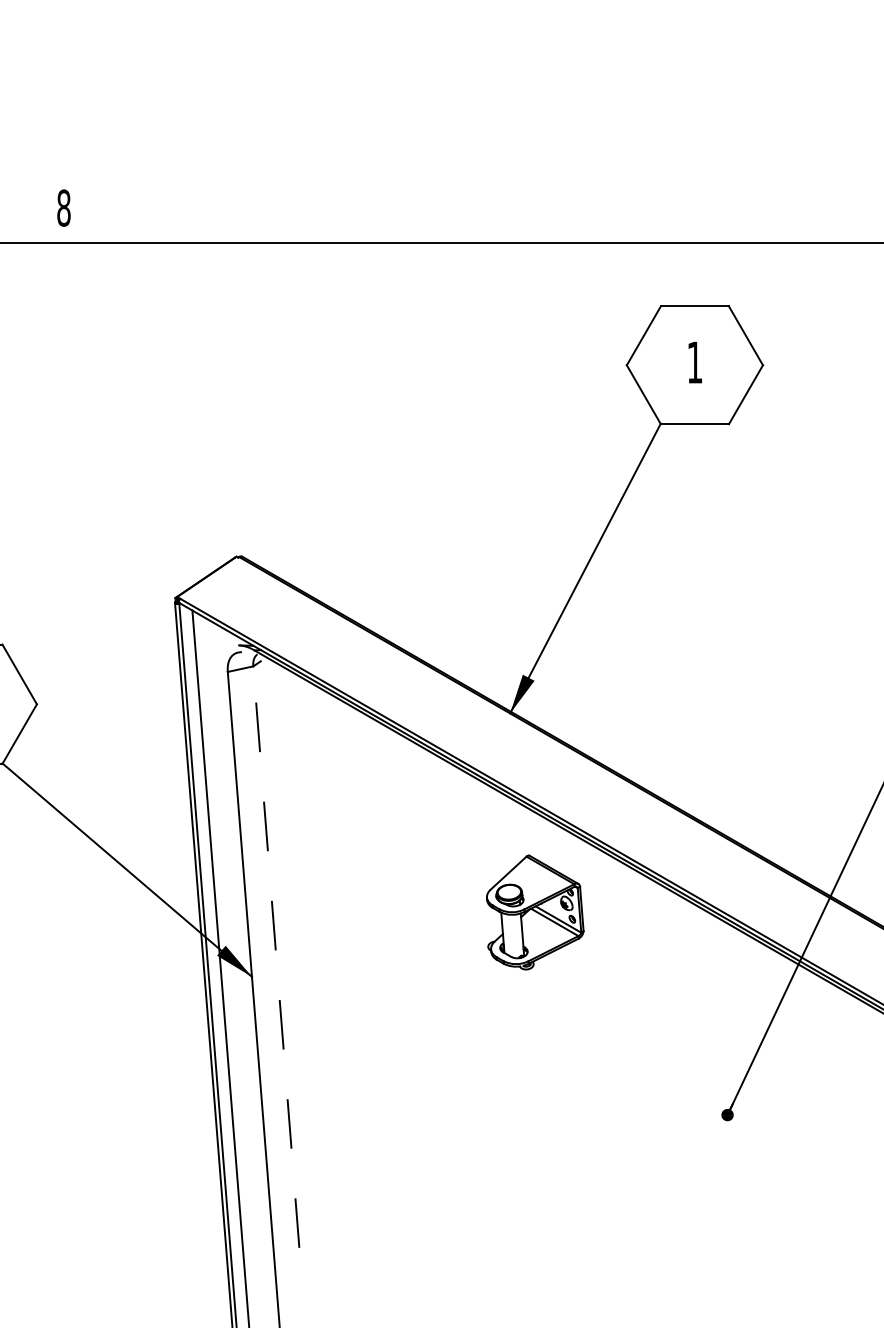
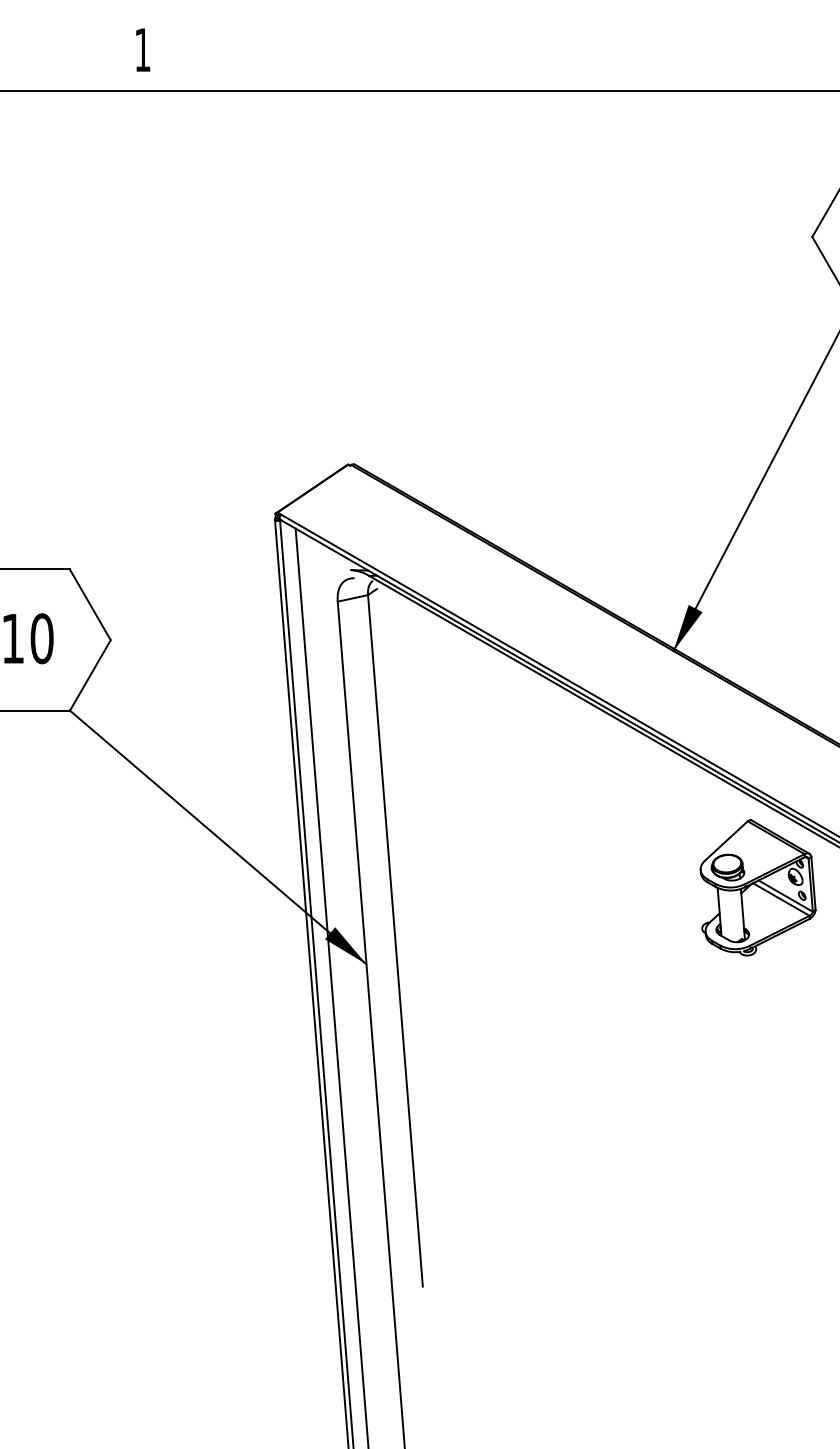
text: (63, 207) -> (142, 49), 8 -> 1
part: (535, 912) -> (758, 887), moved
line: (276, 957) -> (395, 941), dashed -> solid

